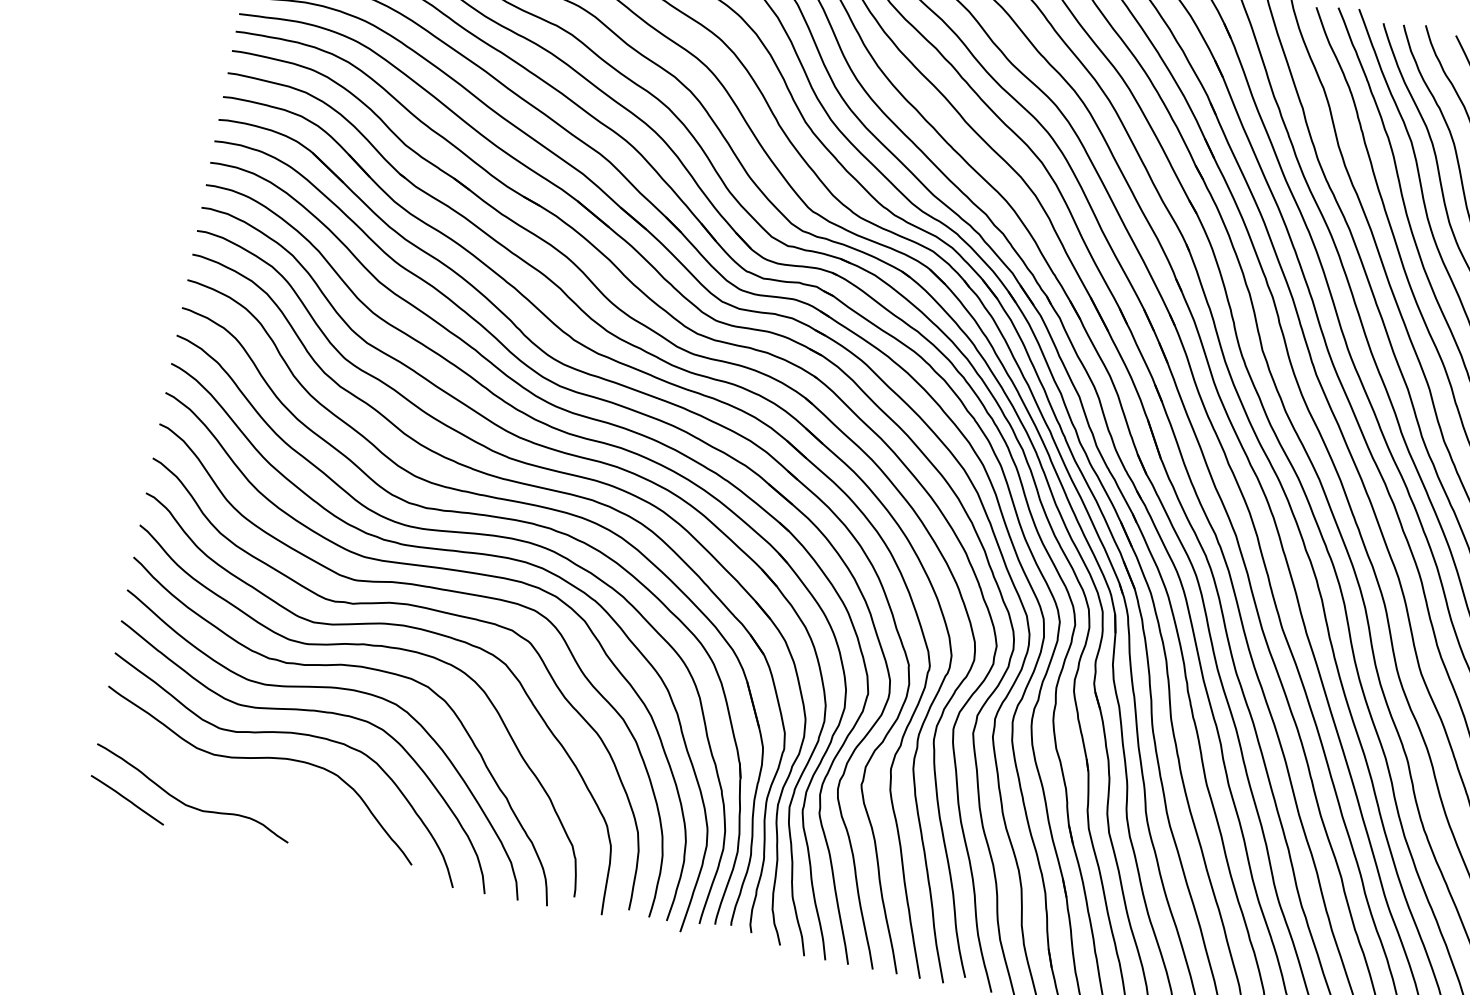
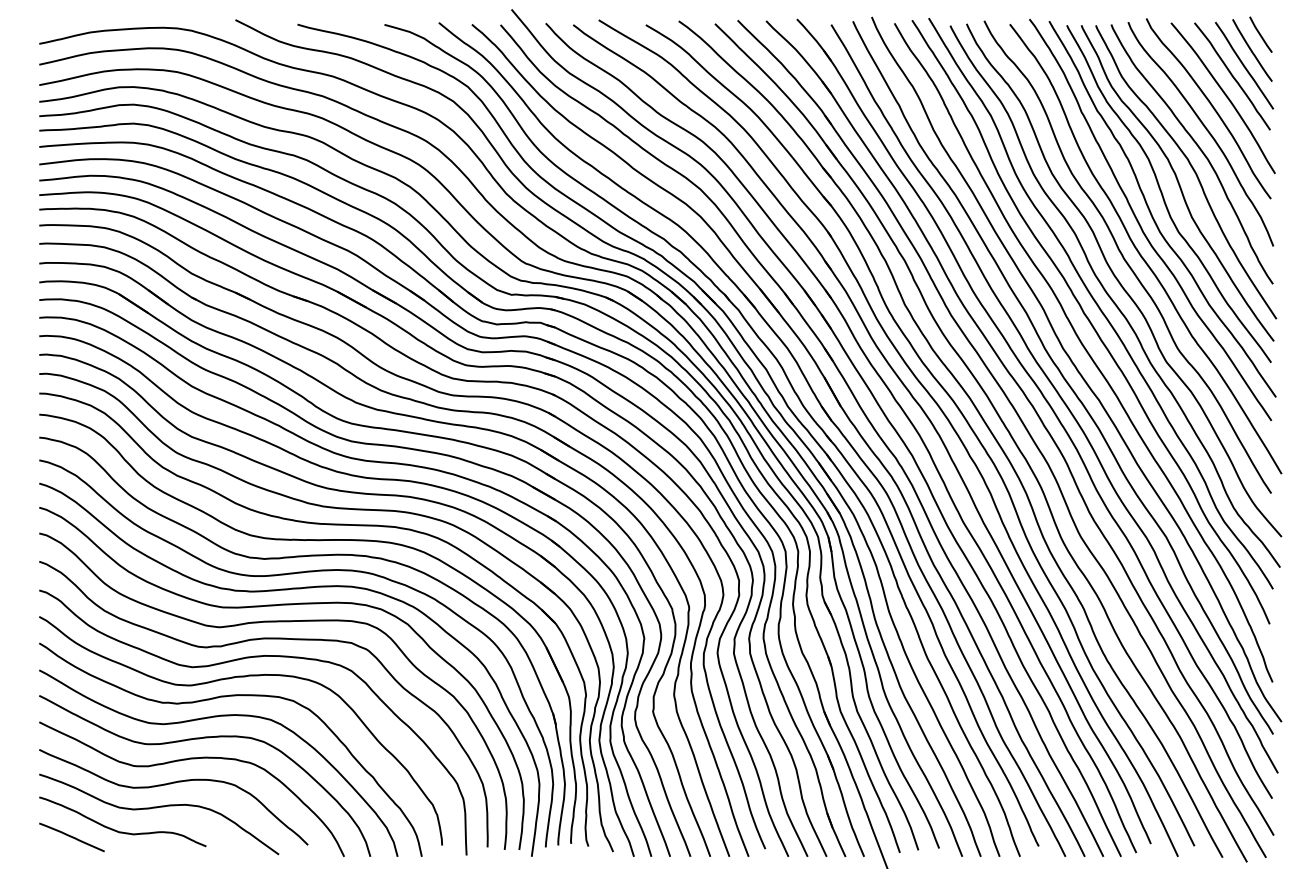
curve: (237, 785) -> (157, 808), added

